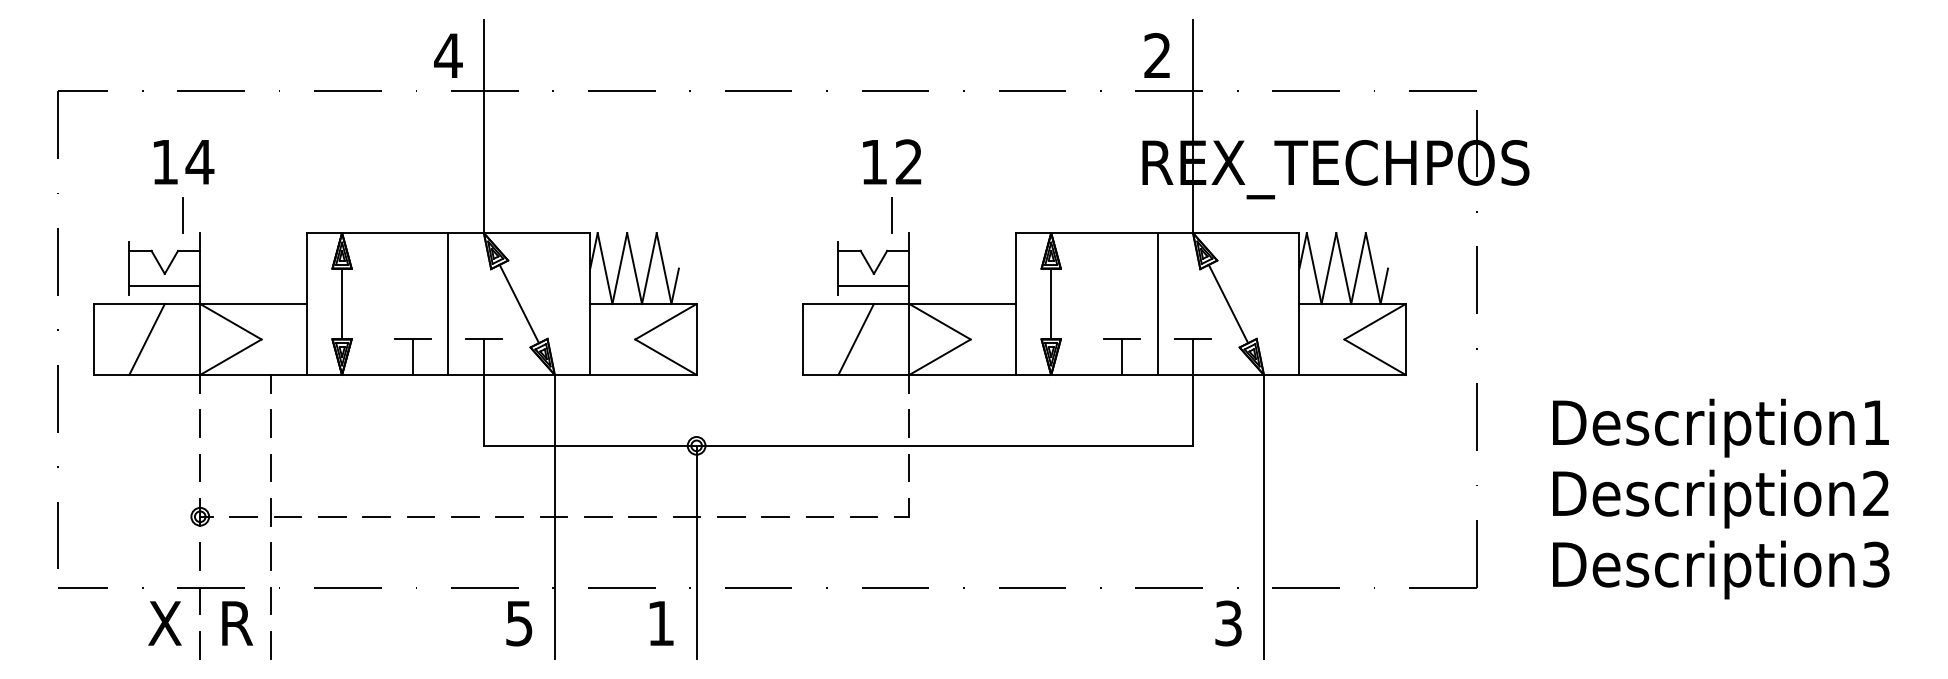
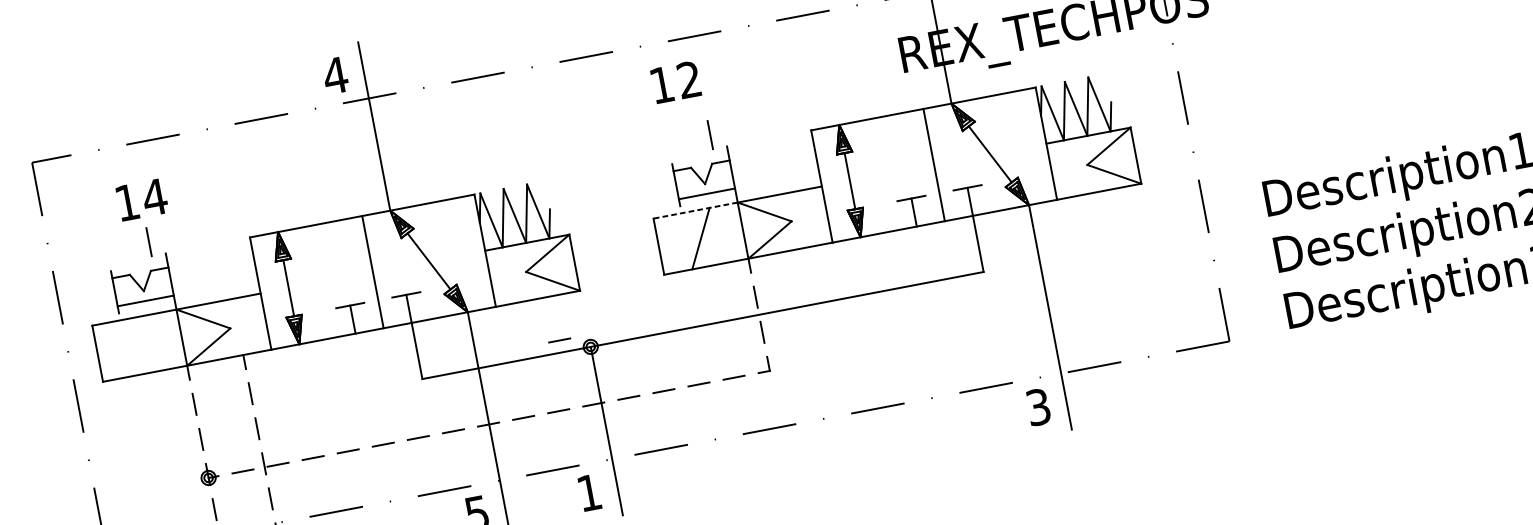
text: (892, 161) -> (676, 81), moved
line: (855, 304) -> (695, 211), solid -> dashed
line: (146, 339) -> (139, 345), removed
line: (660, 430) -> (559, 340), added

